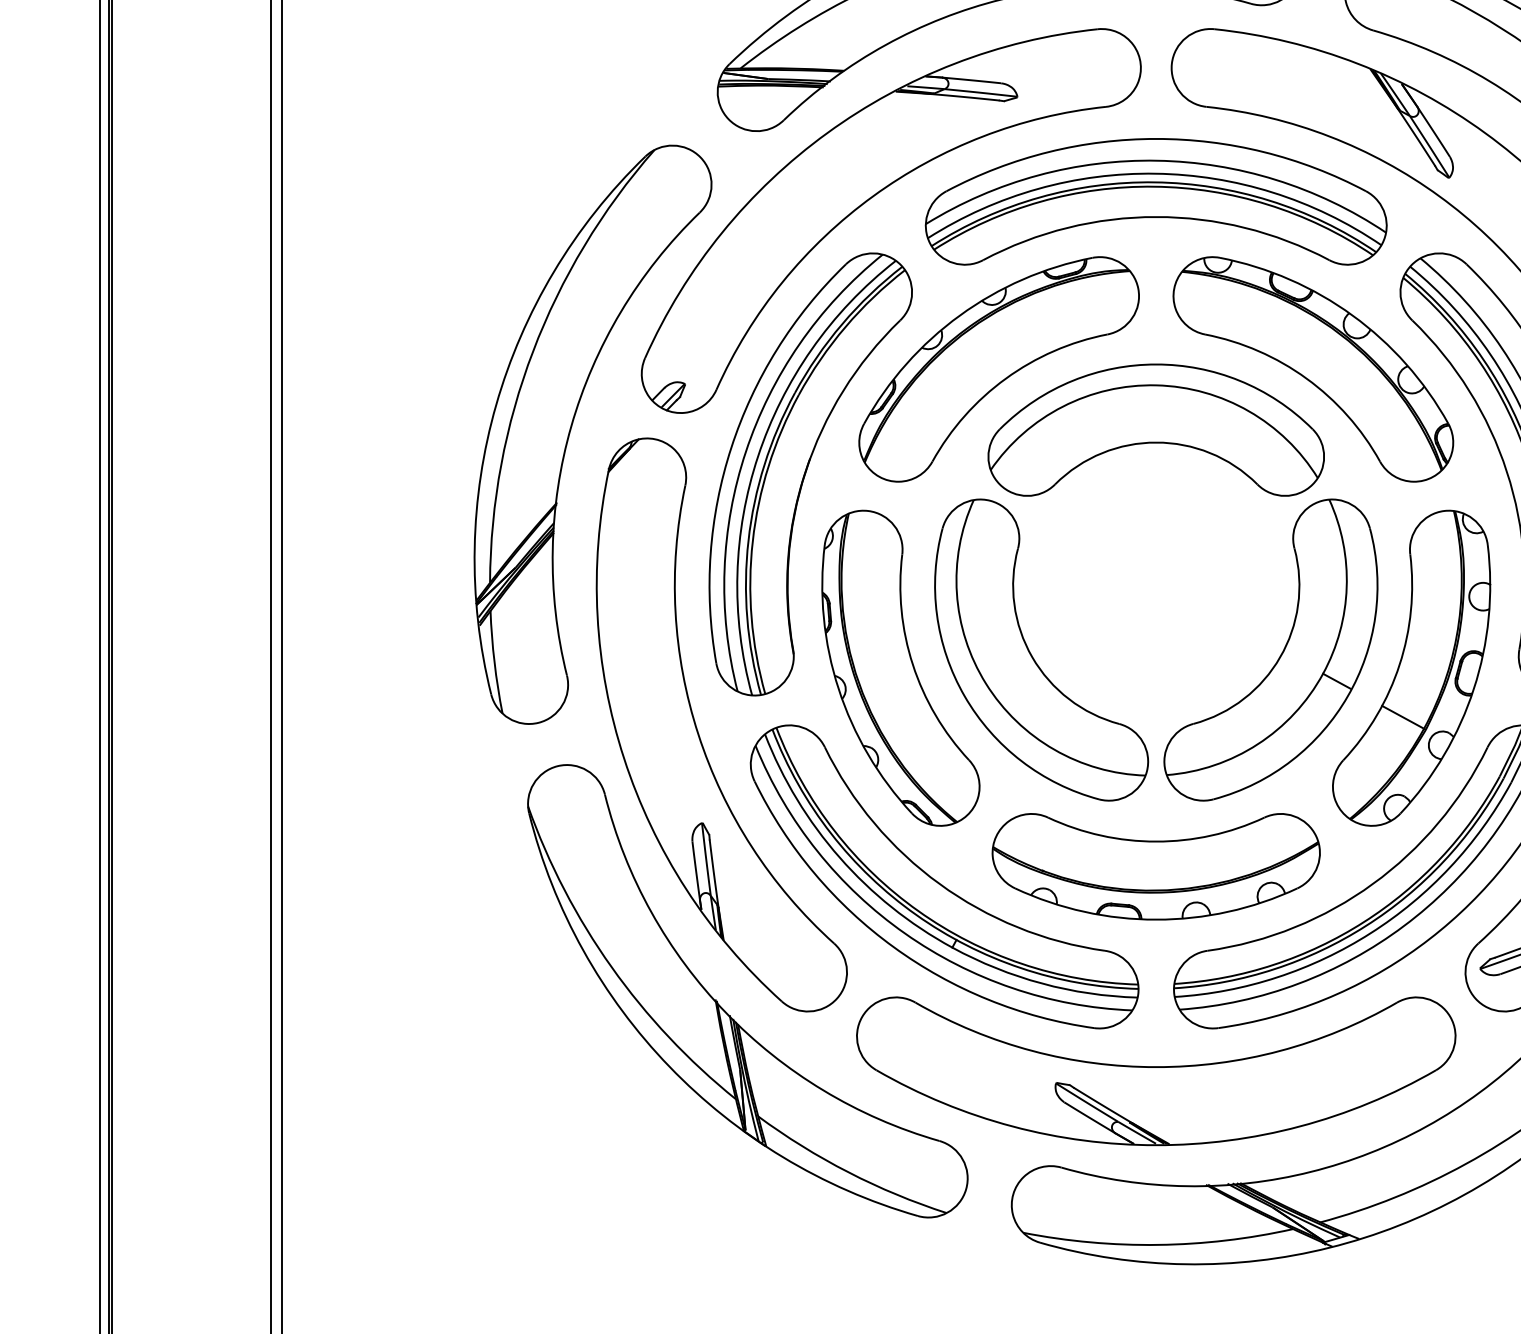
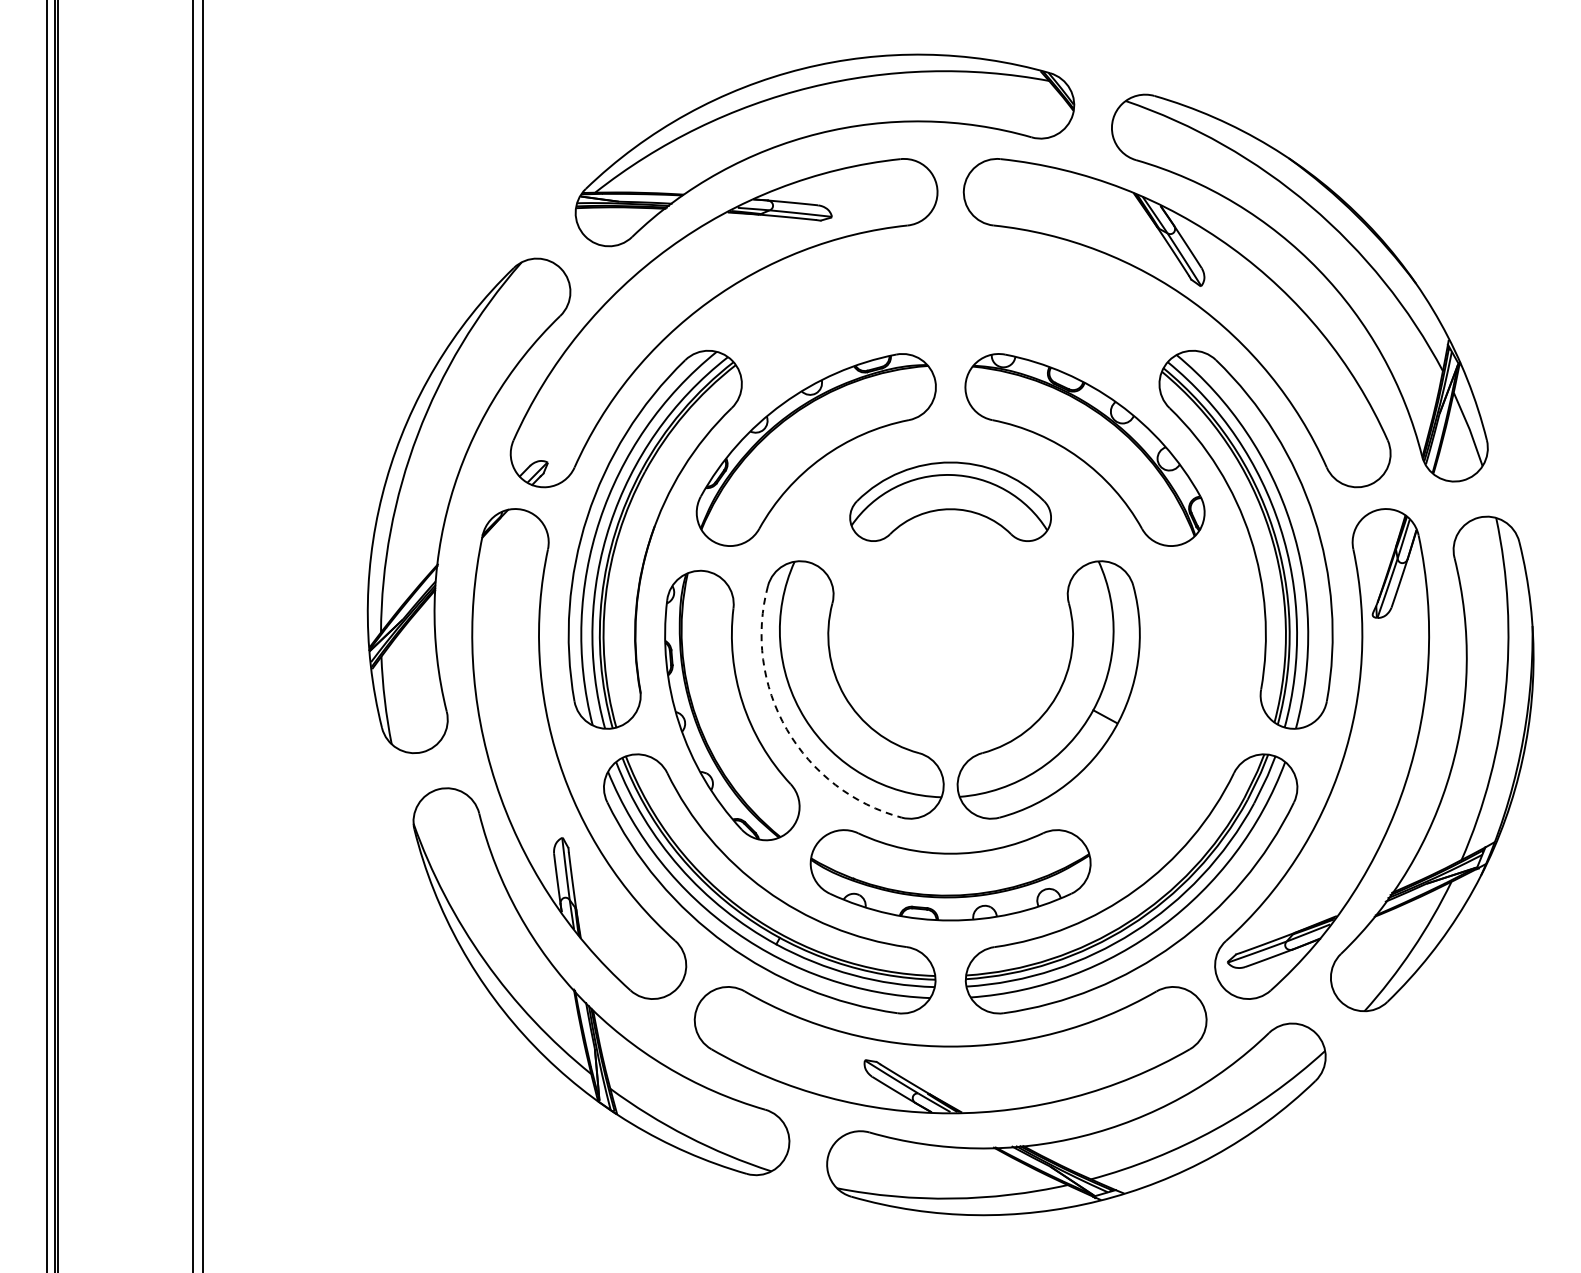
part: (1156, 201) -> (950, 306), removed
part: (1156, 429) -> (950, 501), size x0.7
part: (1411, 668) -> (1168, 705), removed
arc: (964, 696) -> (786, 729), solid -> dashed

